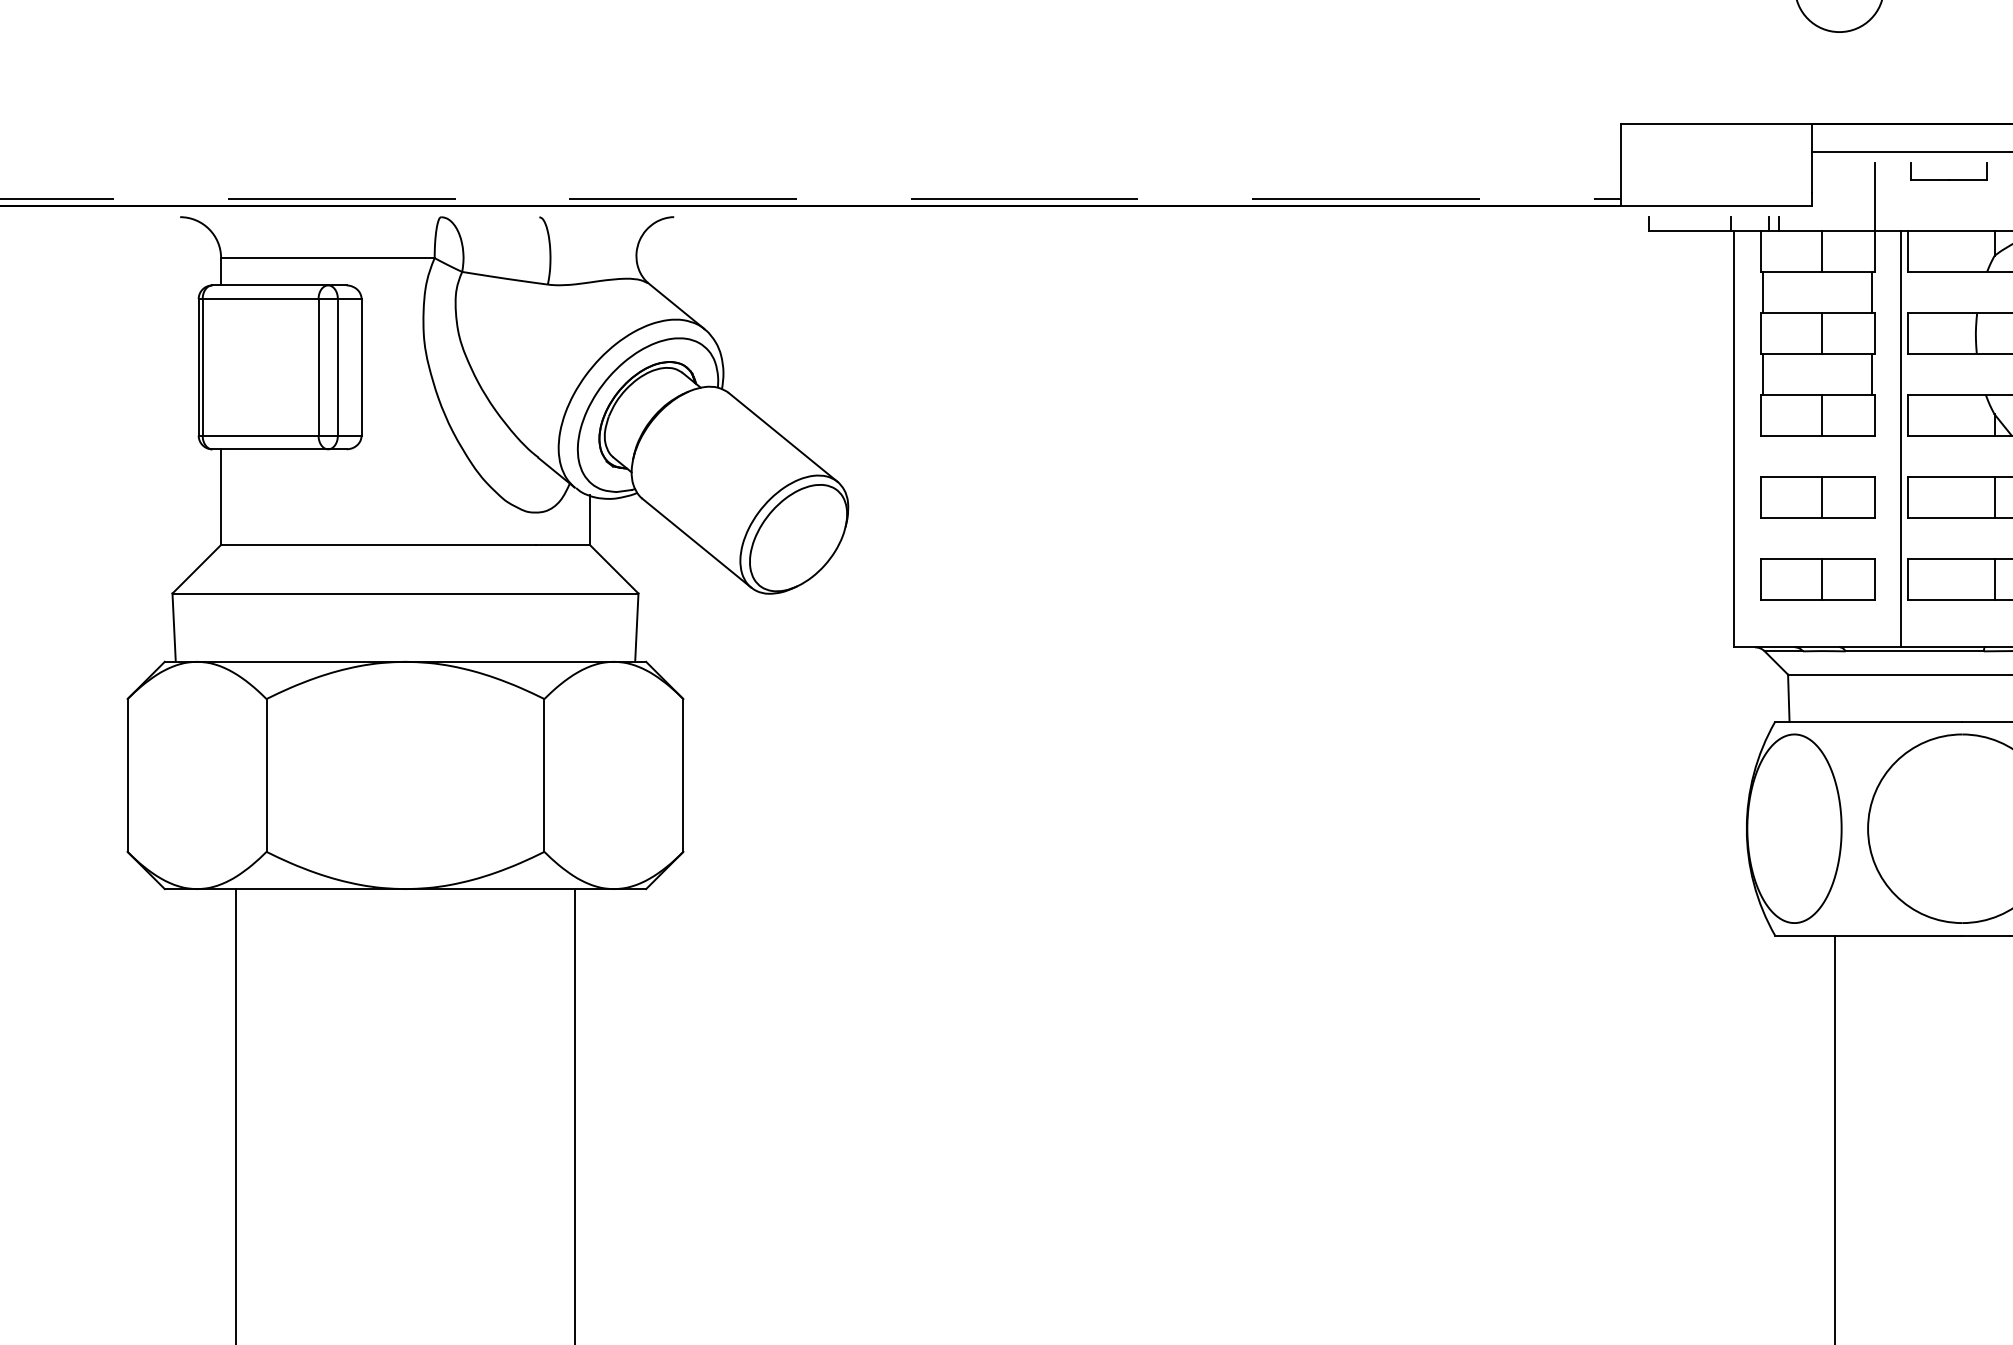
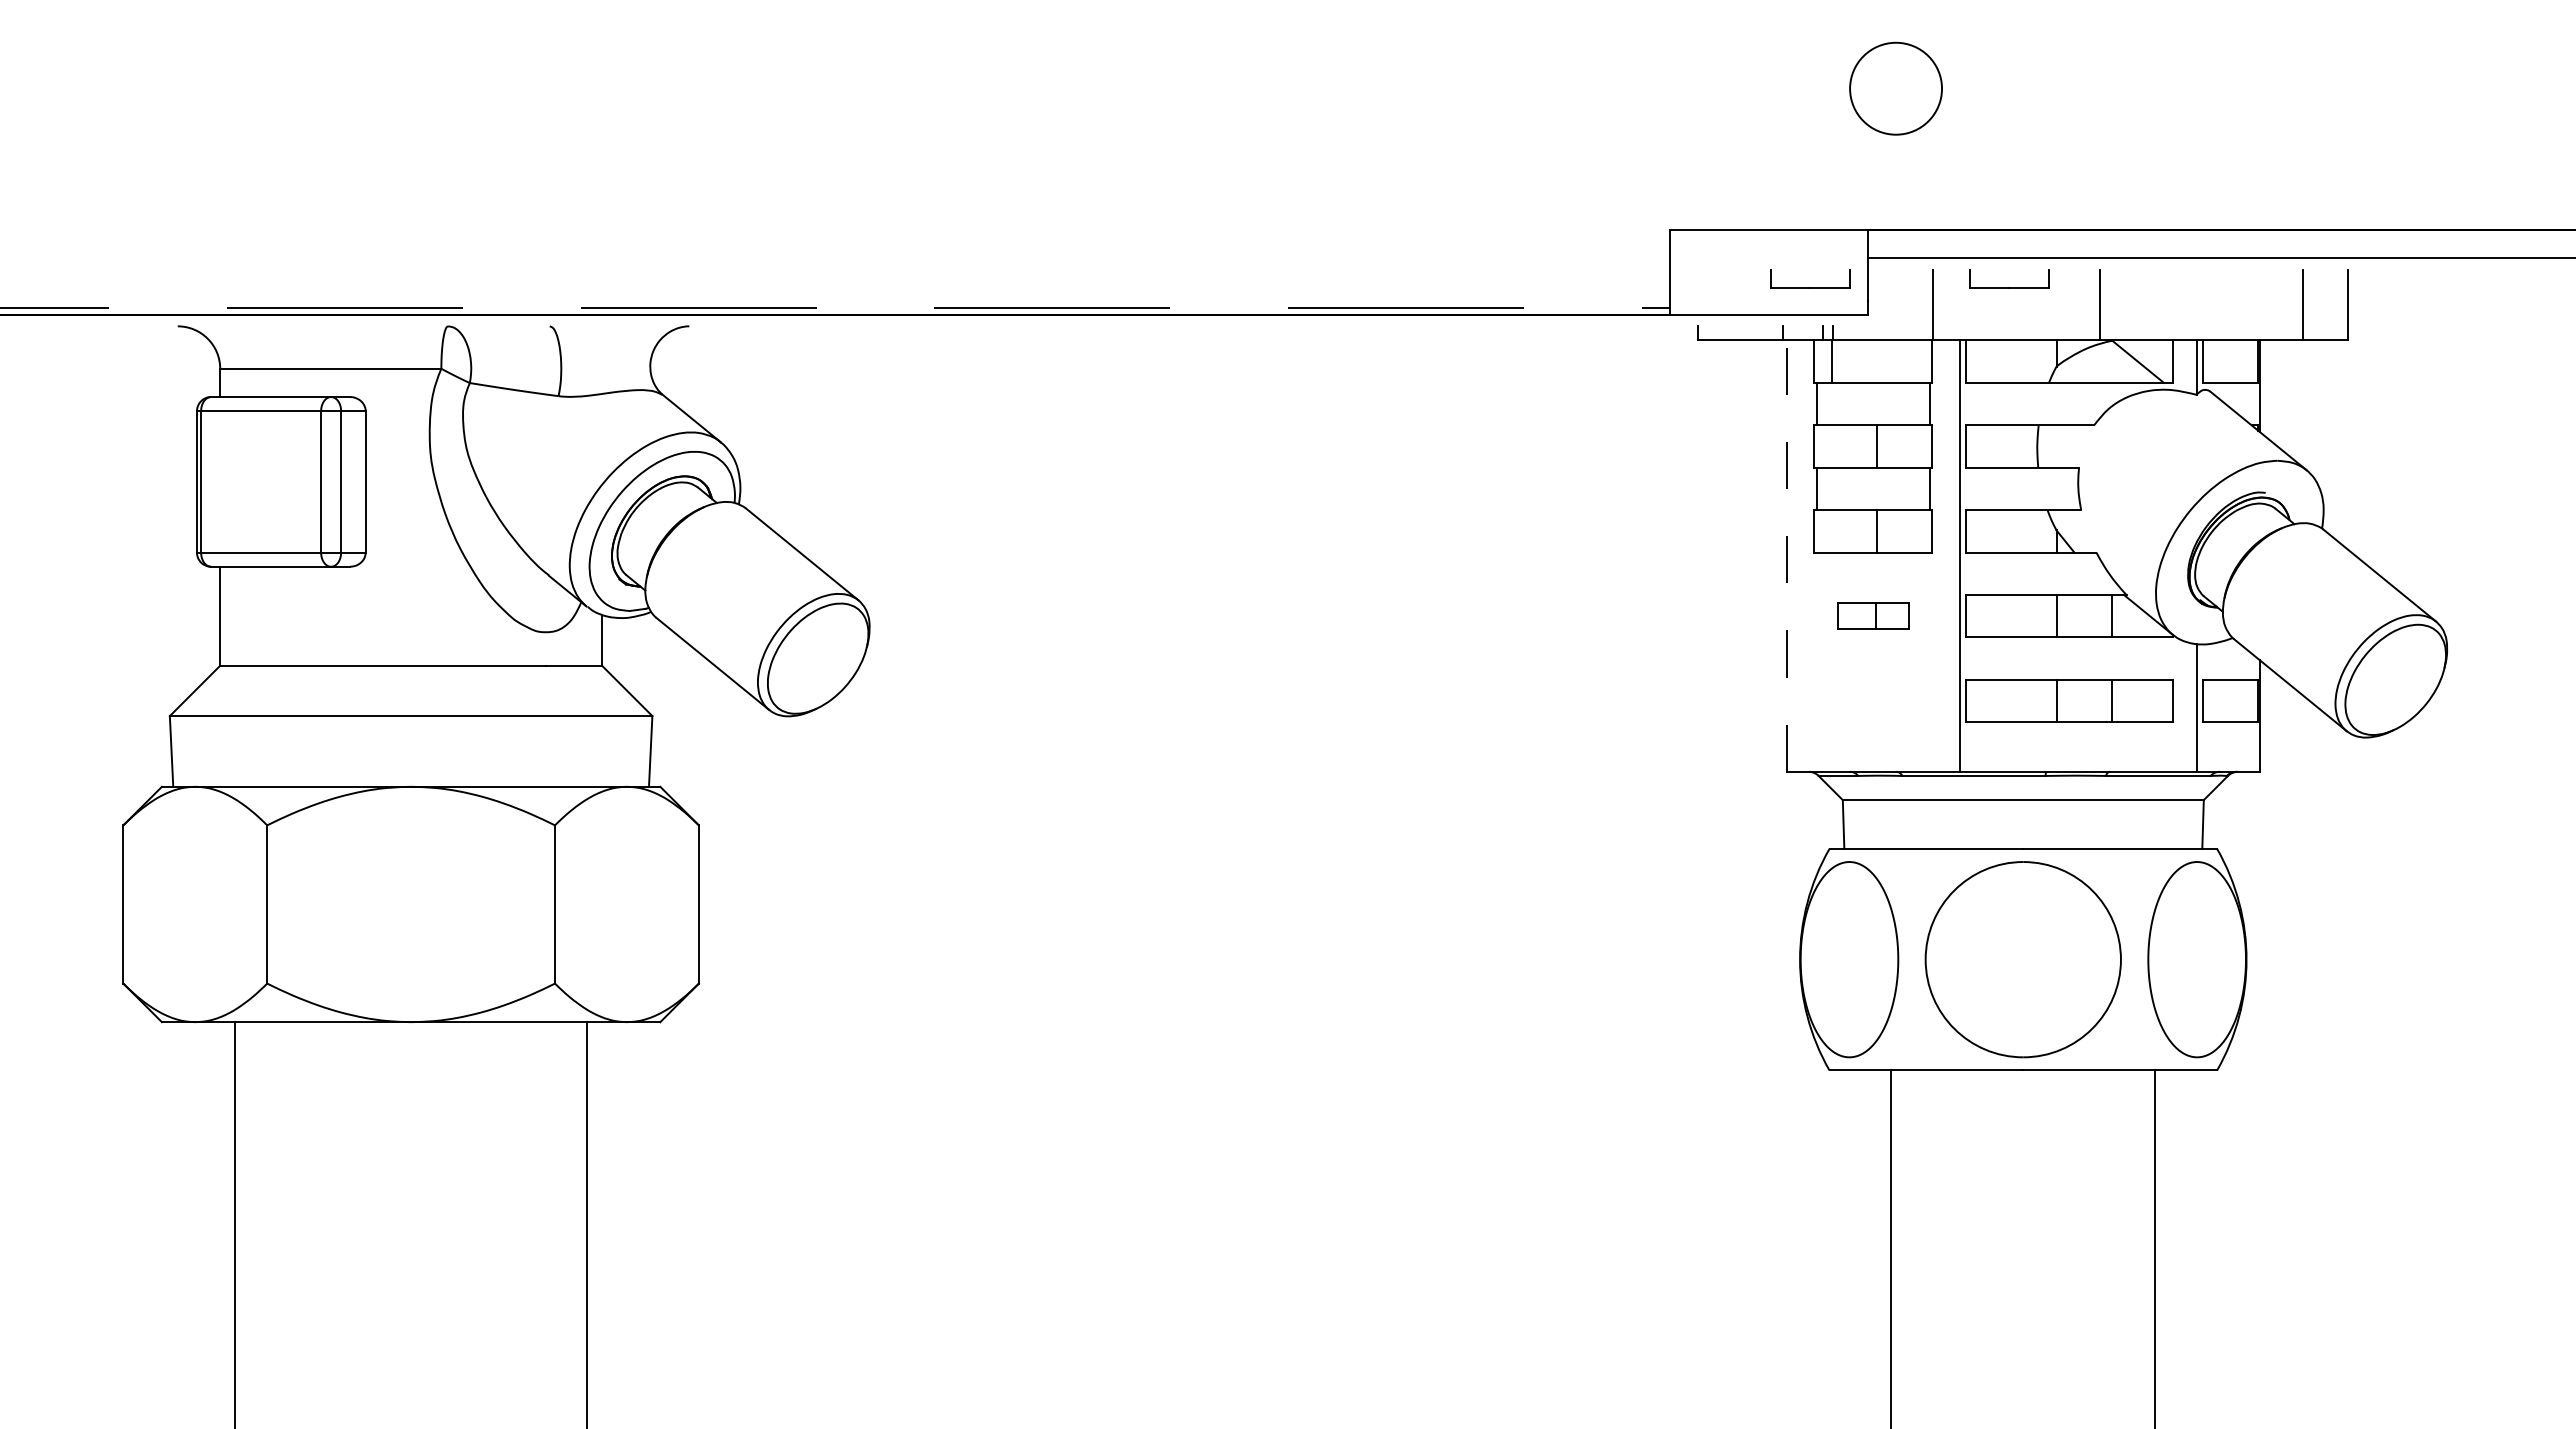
part: (1756, 179) -> (1810, 287), added
line: (1821, 251) -> (1832, 361), moved
line: (1733, 439) -> (1786, 556), solid -> dashed
part: (1816, 496) -> (1872, 615), size x0.6
part: (1816, 578) -> (1872, 700), removed

